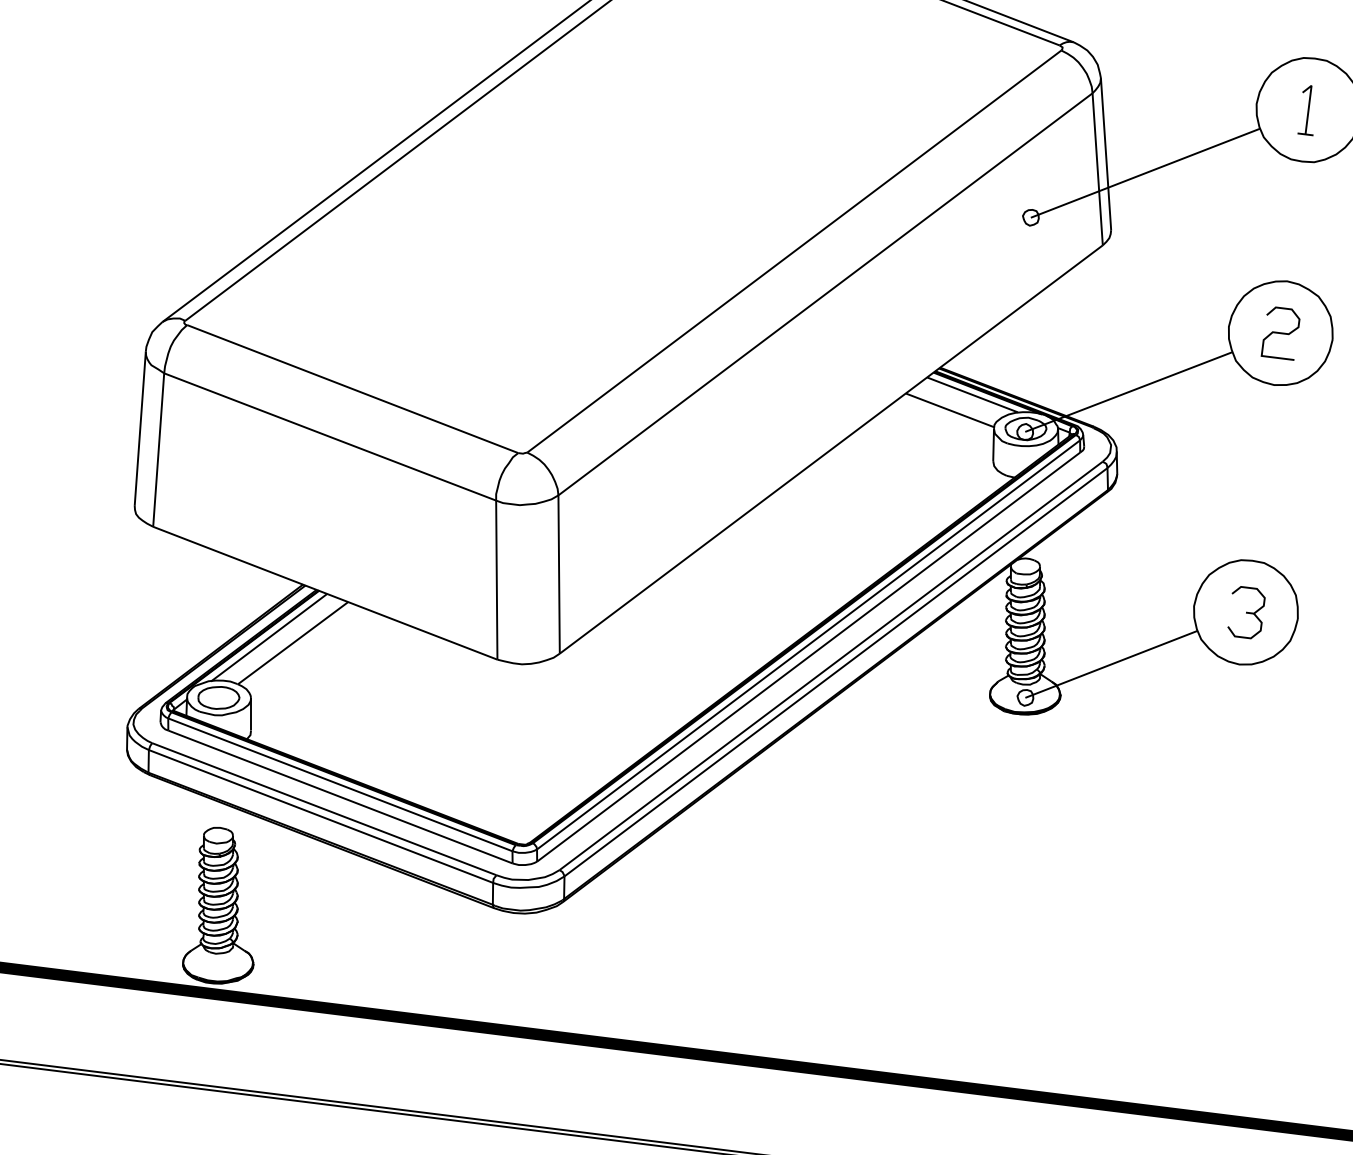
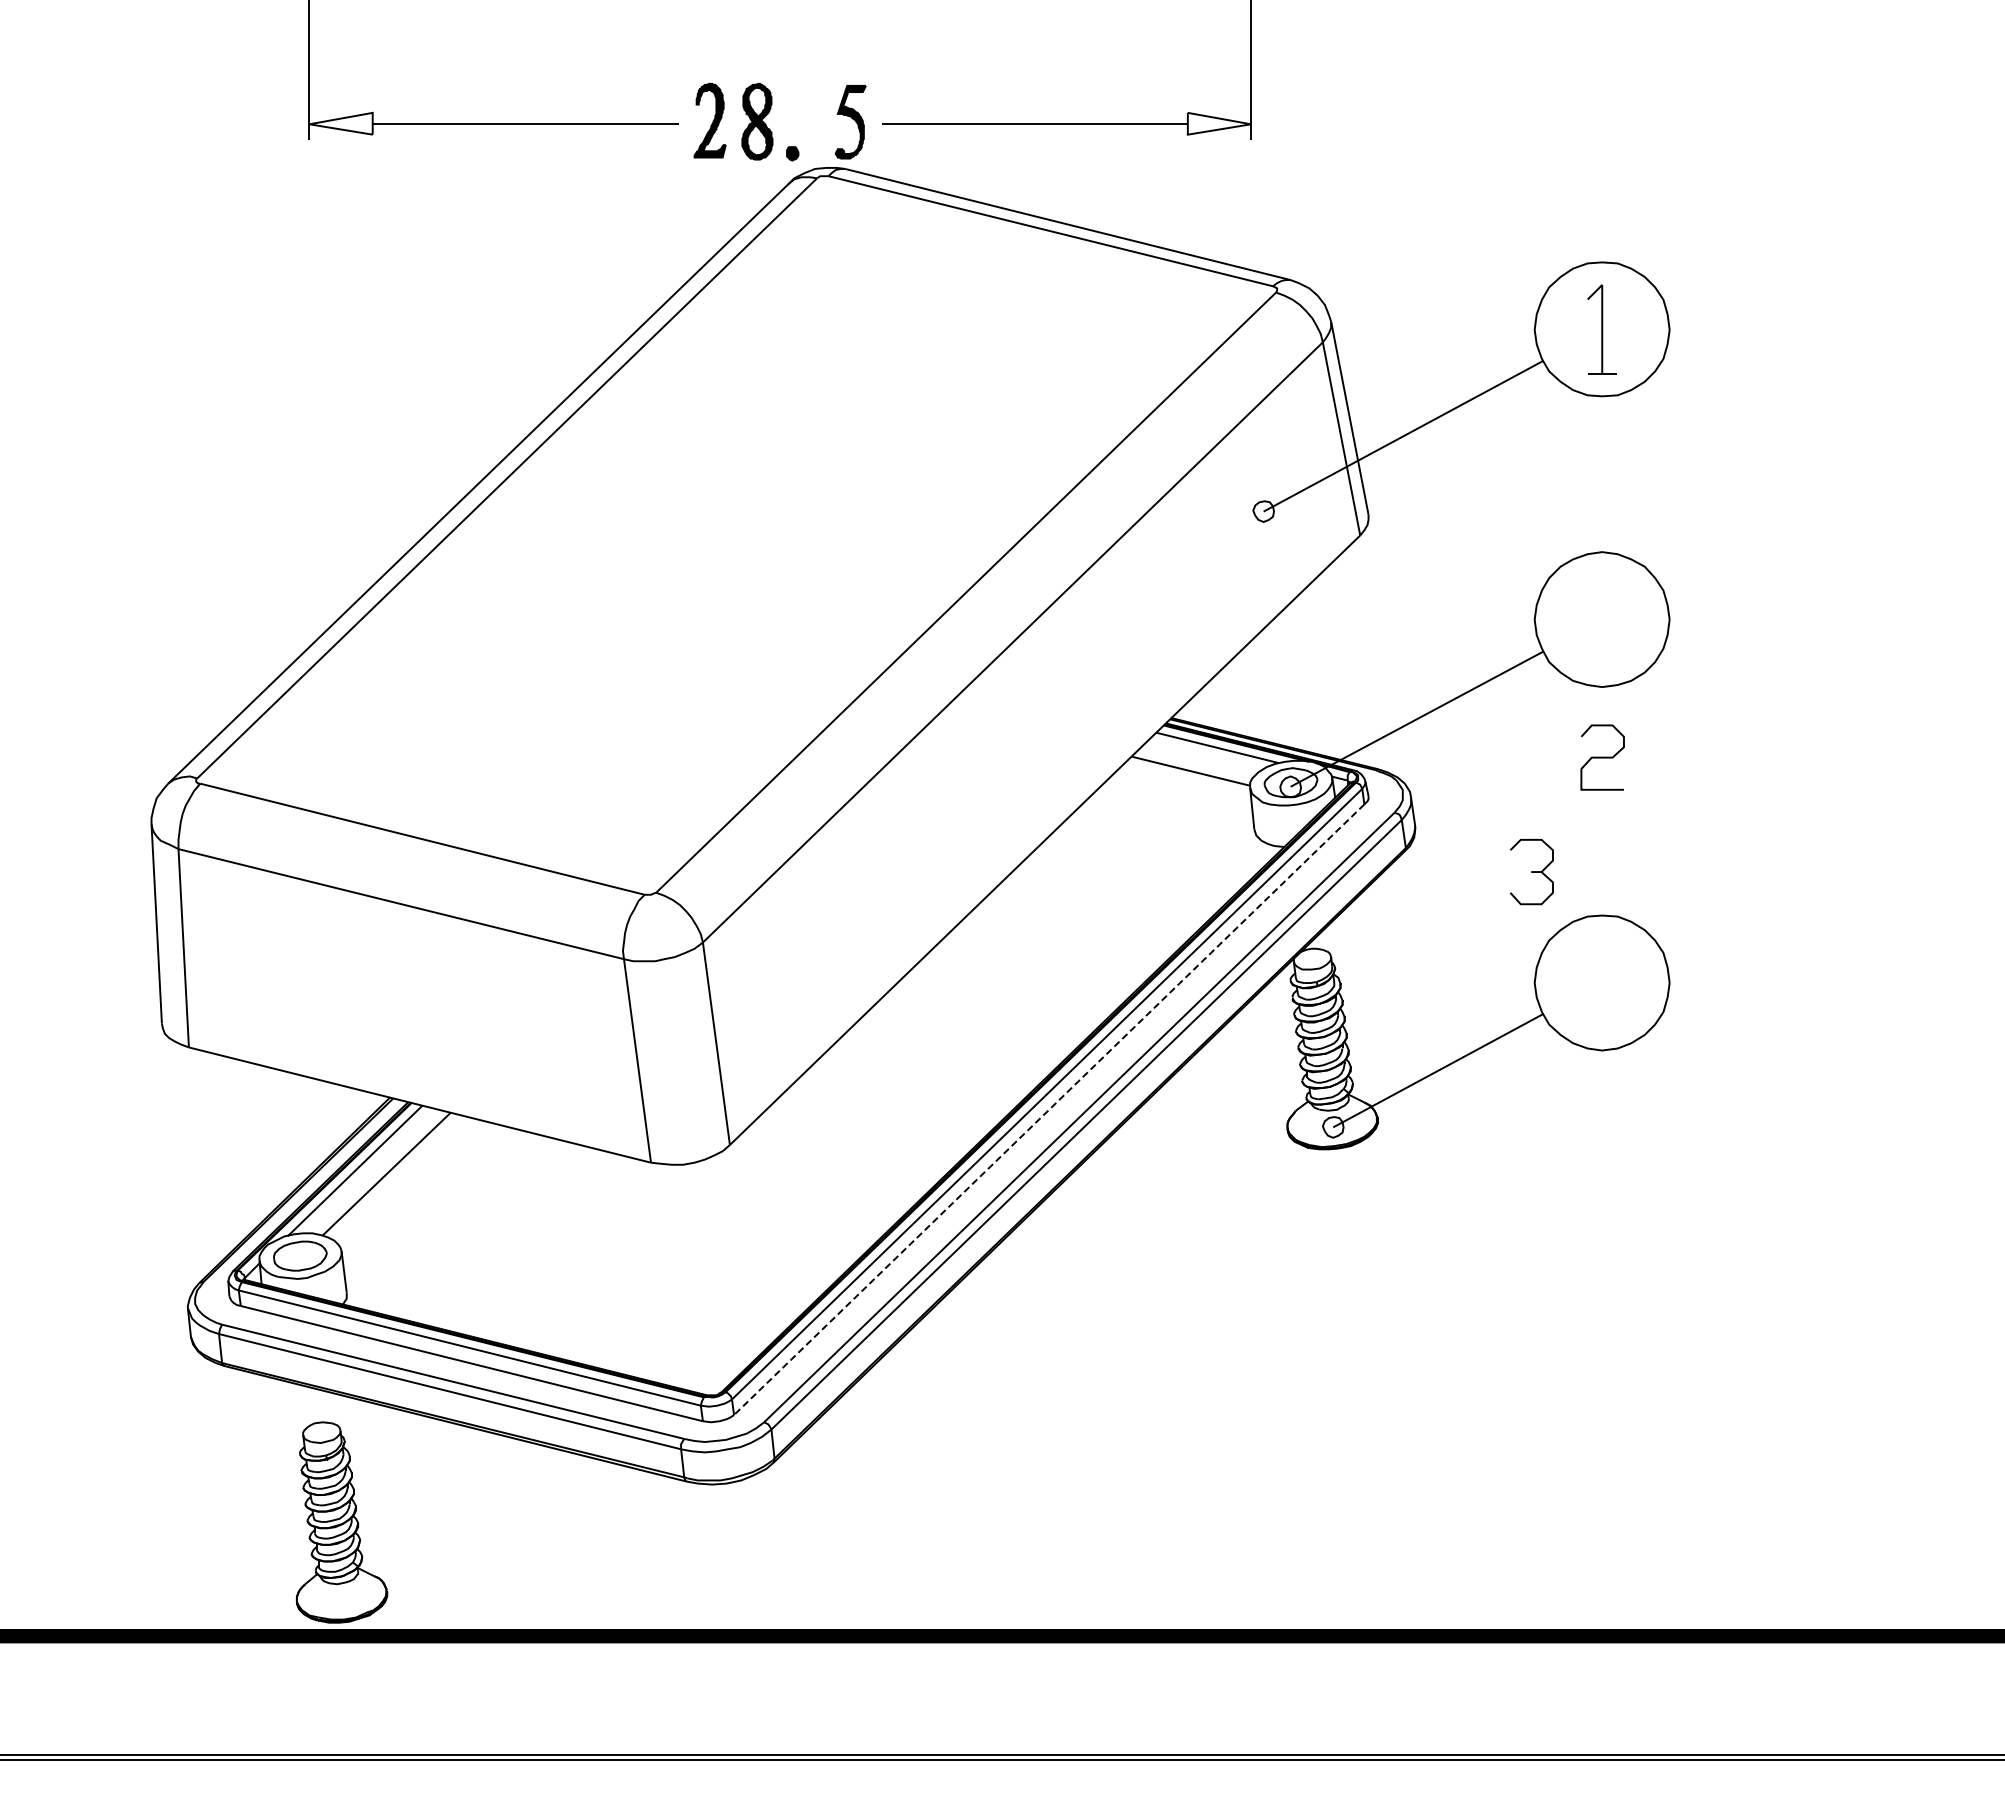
part: (1308, 110) -> (1601, 329), size x1.4
curve: (1281, 333) -> (1602, 757), moved
part: (1246, 613) -> (1531, 872), moved
line: (808, 656) -> (1049, 1109), solid -> dashed

